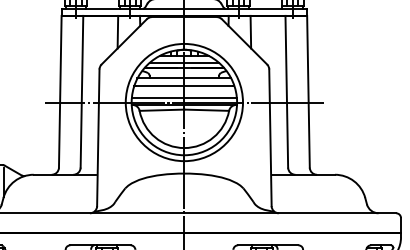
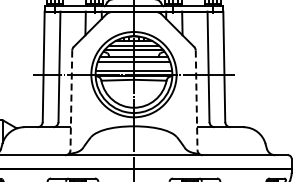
line: (98, 138) -> (71, 100), solid -> dashed
line: (270, 138) -> (196, 100), solid -> dashed

